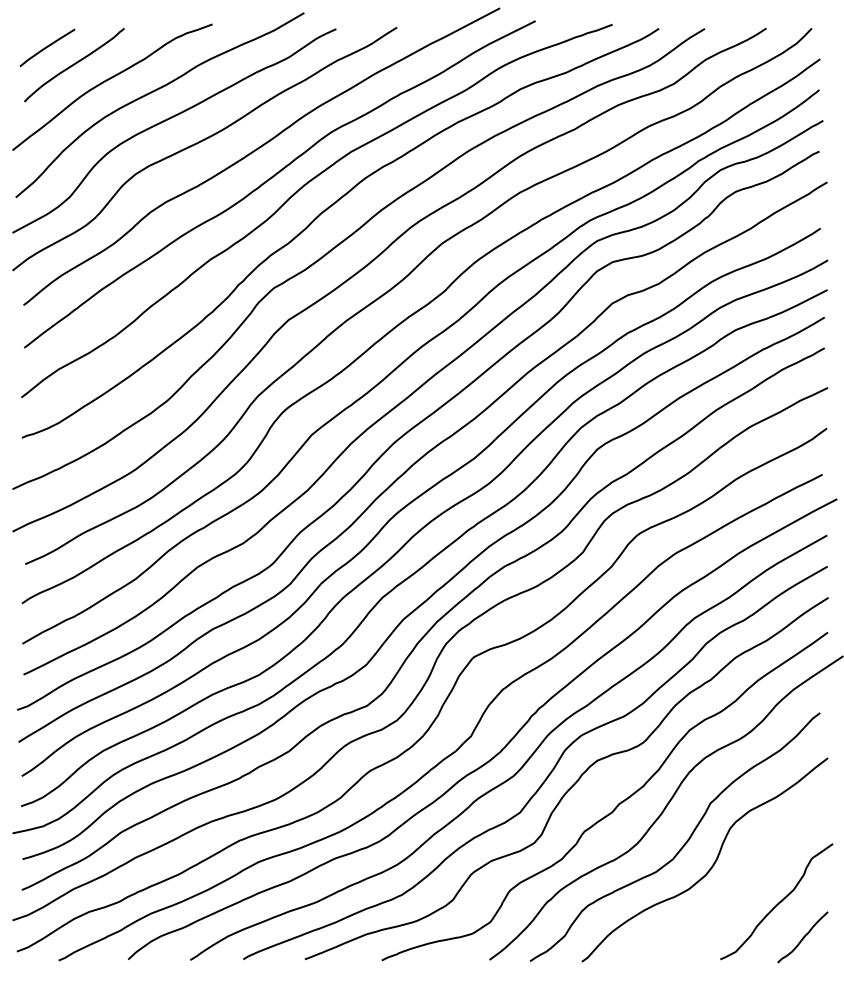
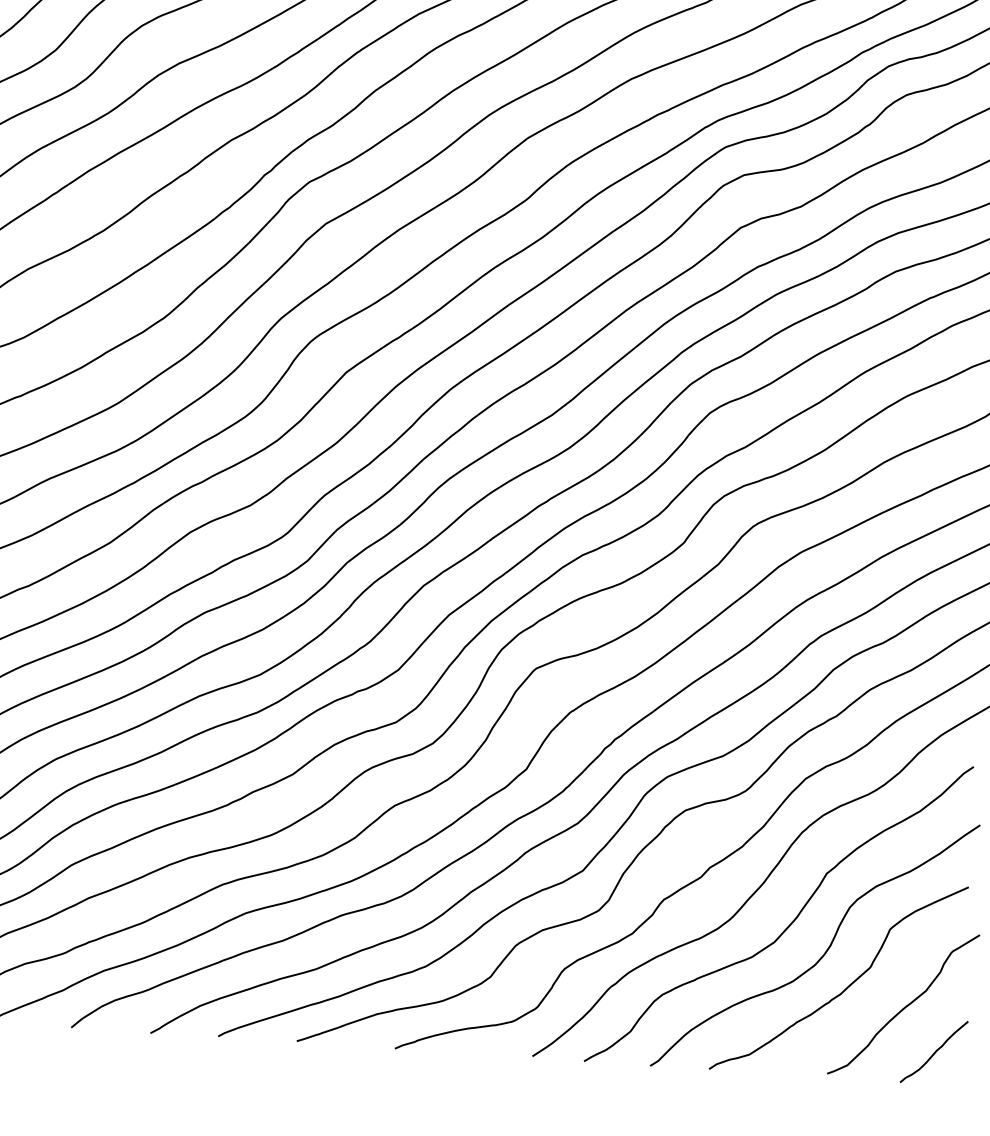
curve: (731, 890) -> (846, 986), added

